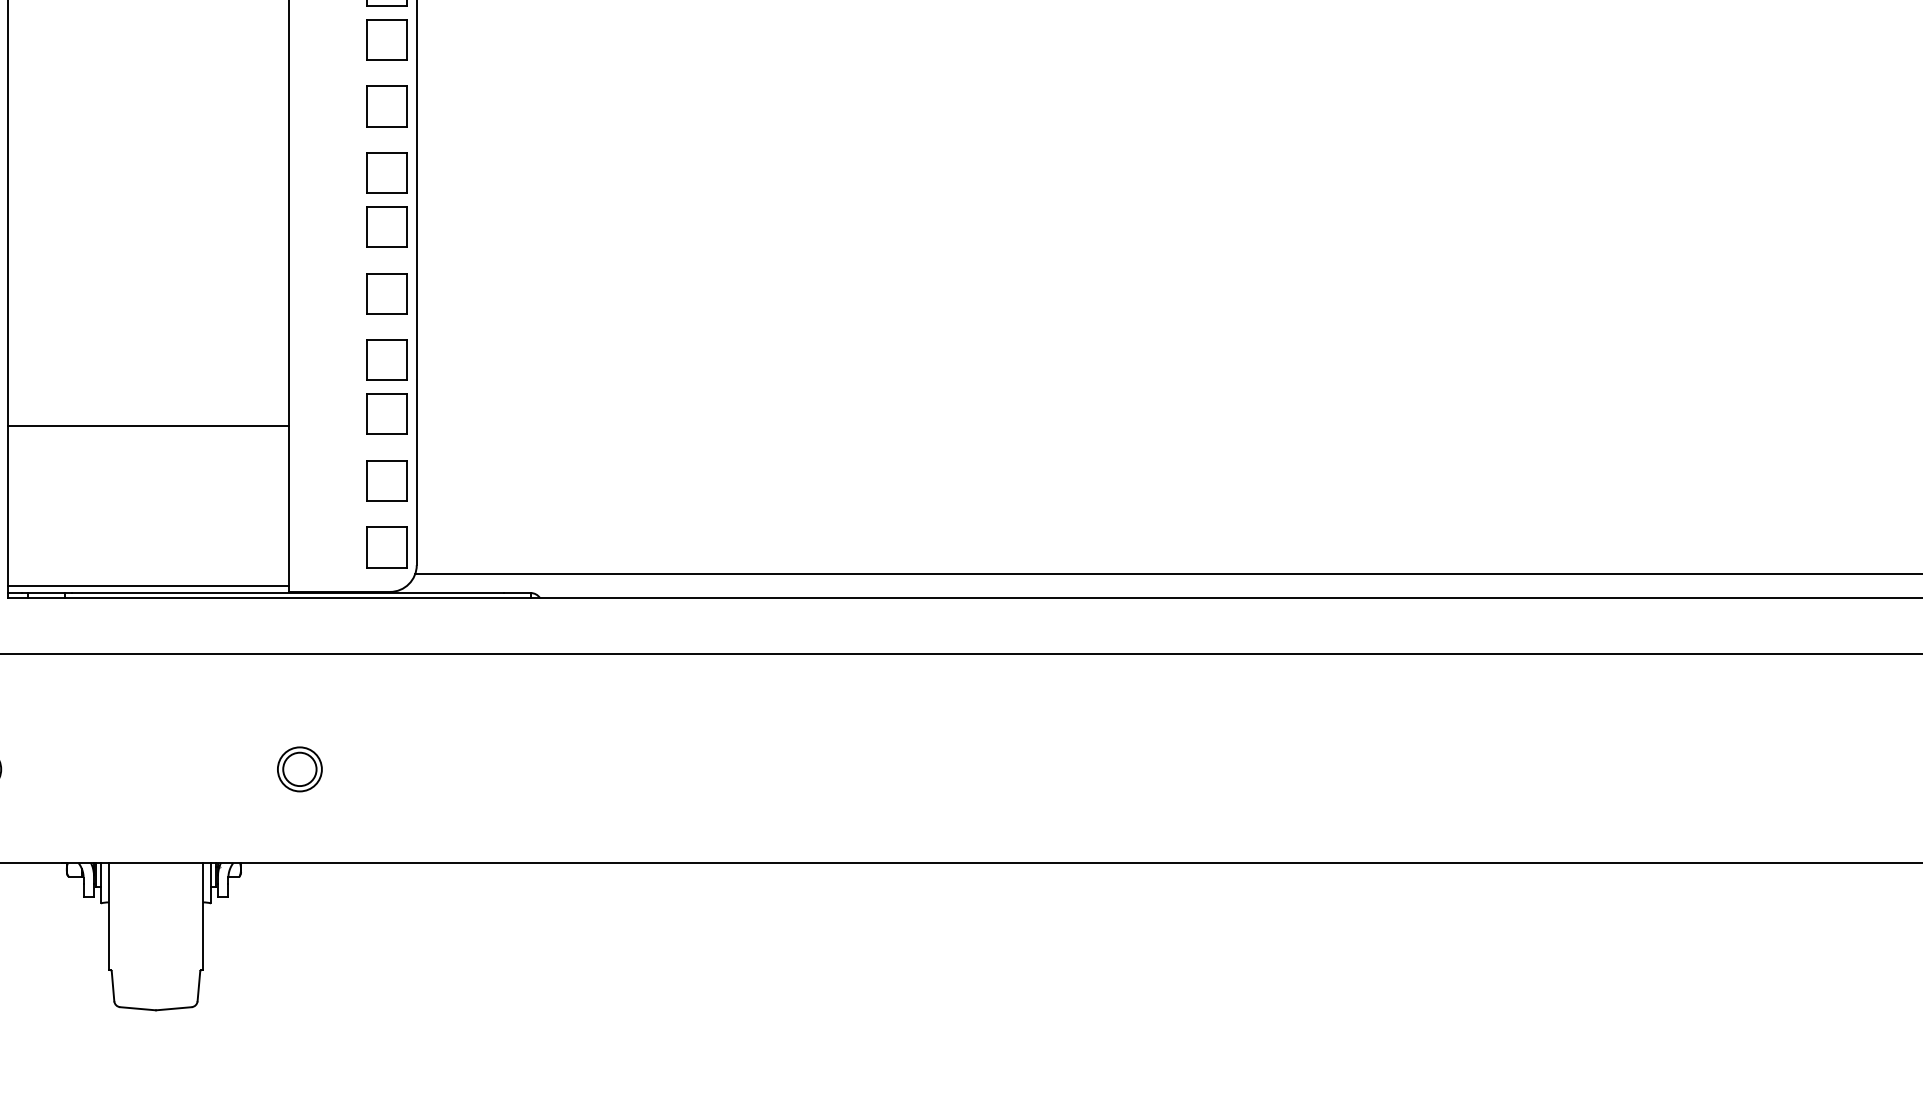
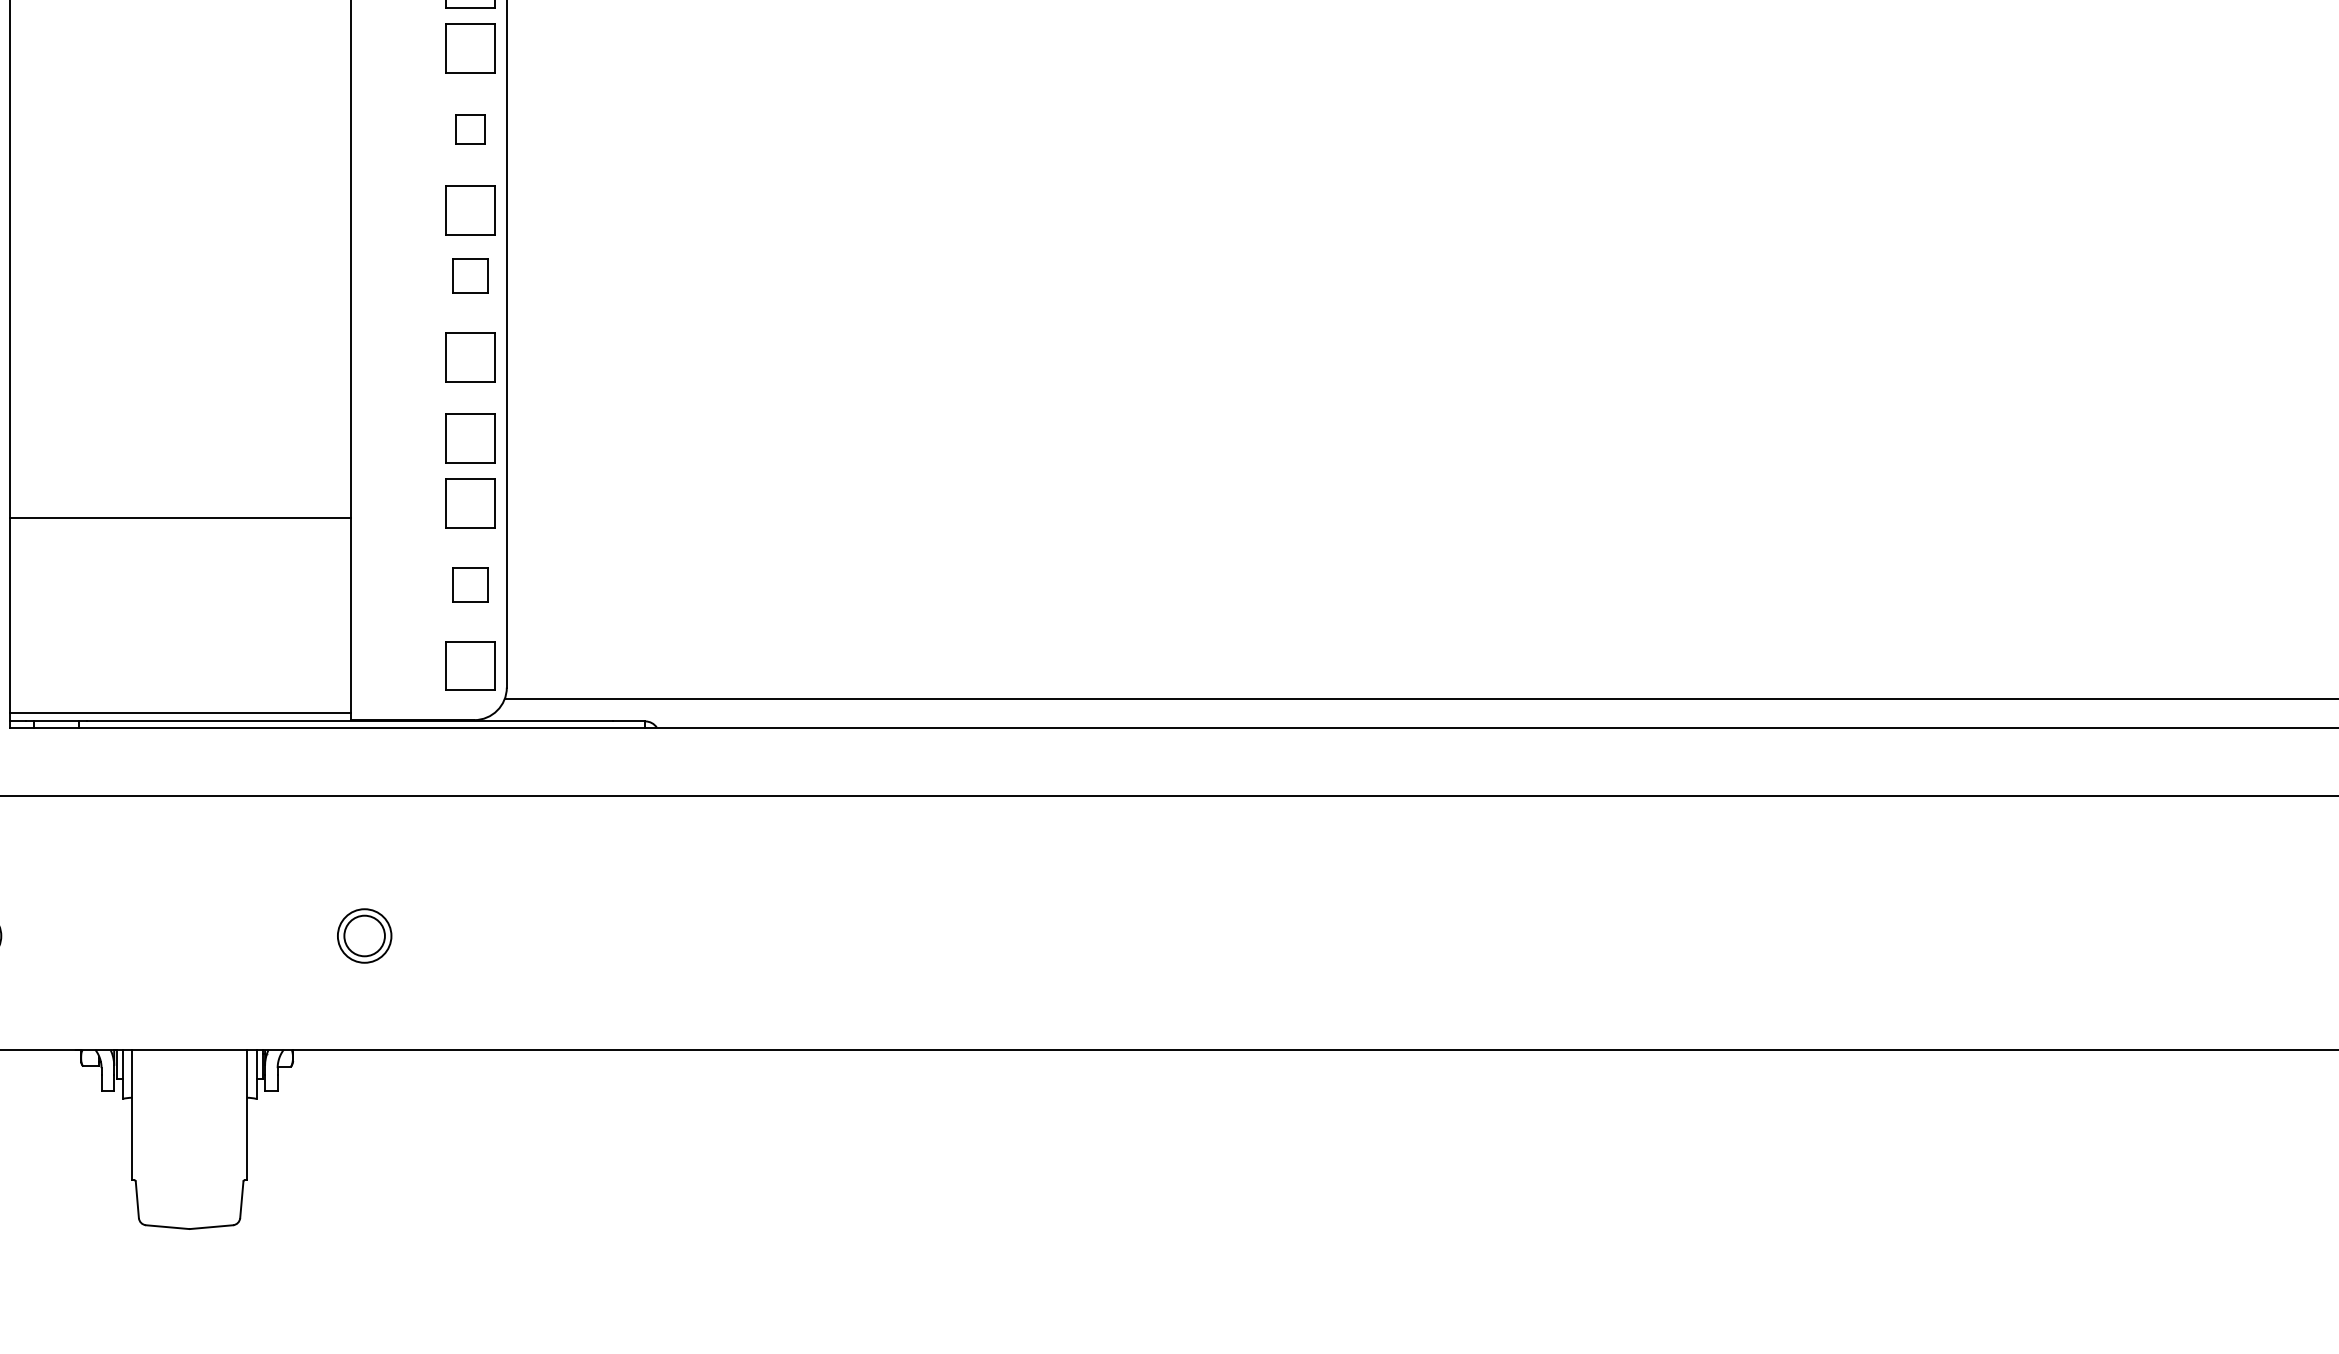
part: (386, 106) -> (470, 129), size x0.6
part: (386, 226) -> (470, 275), size x0.7
part: (386, 480) -> (470, 584), size x0.7

